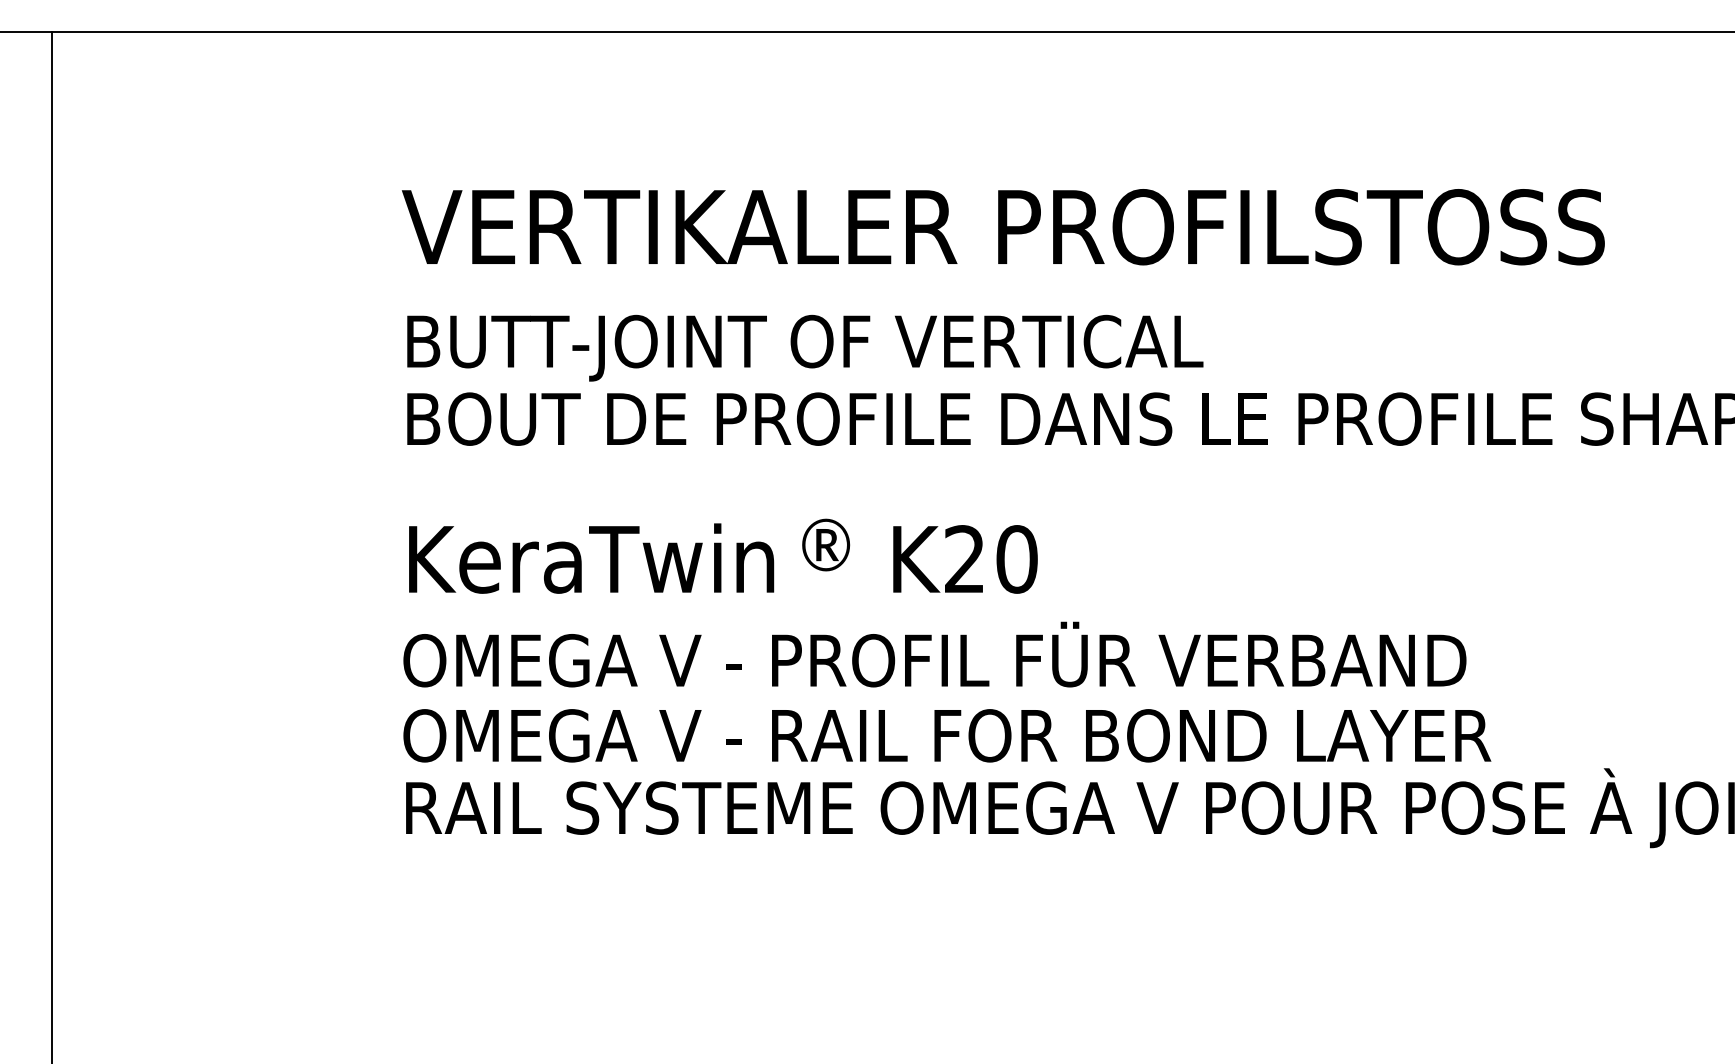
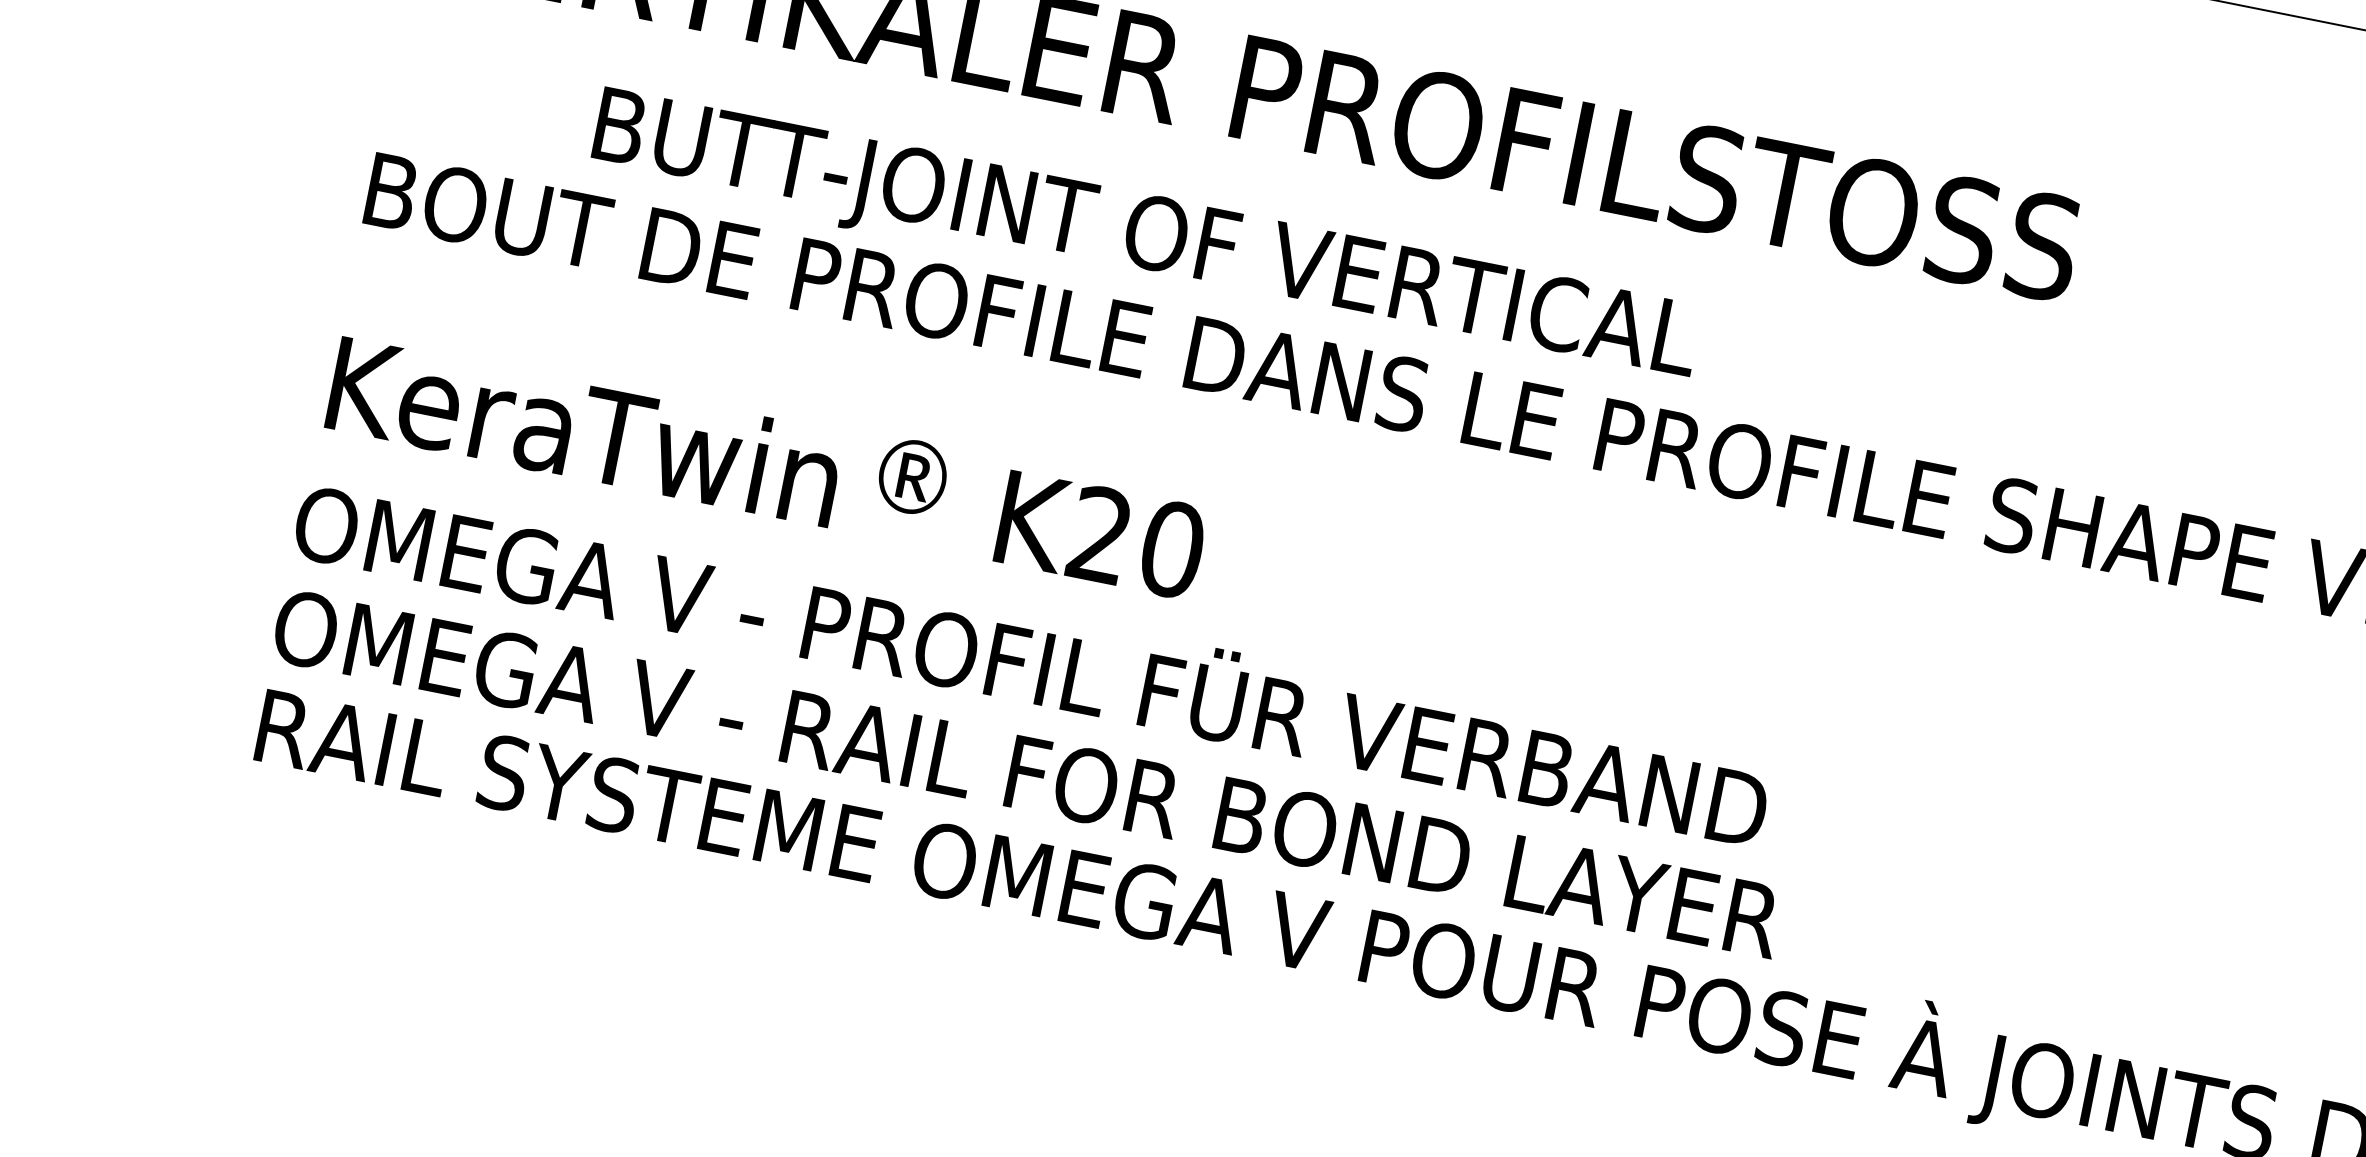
text: (805, 347) -> (1145, 239), moved

